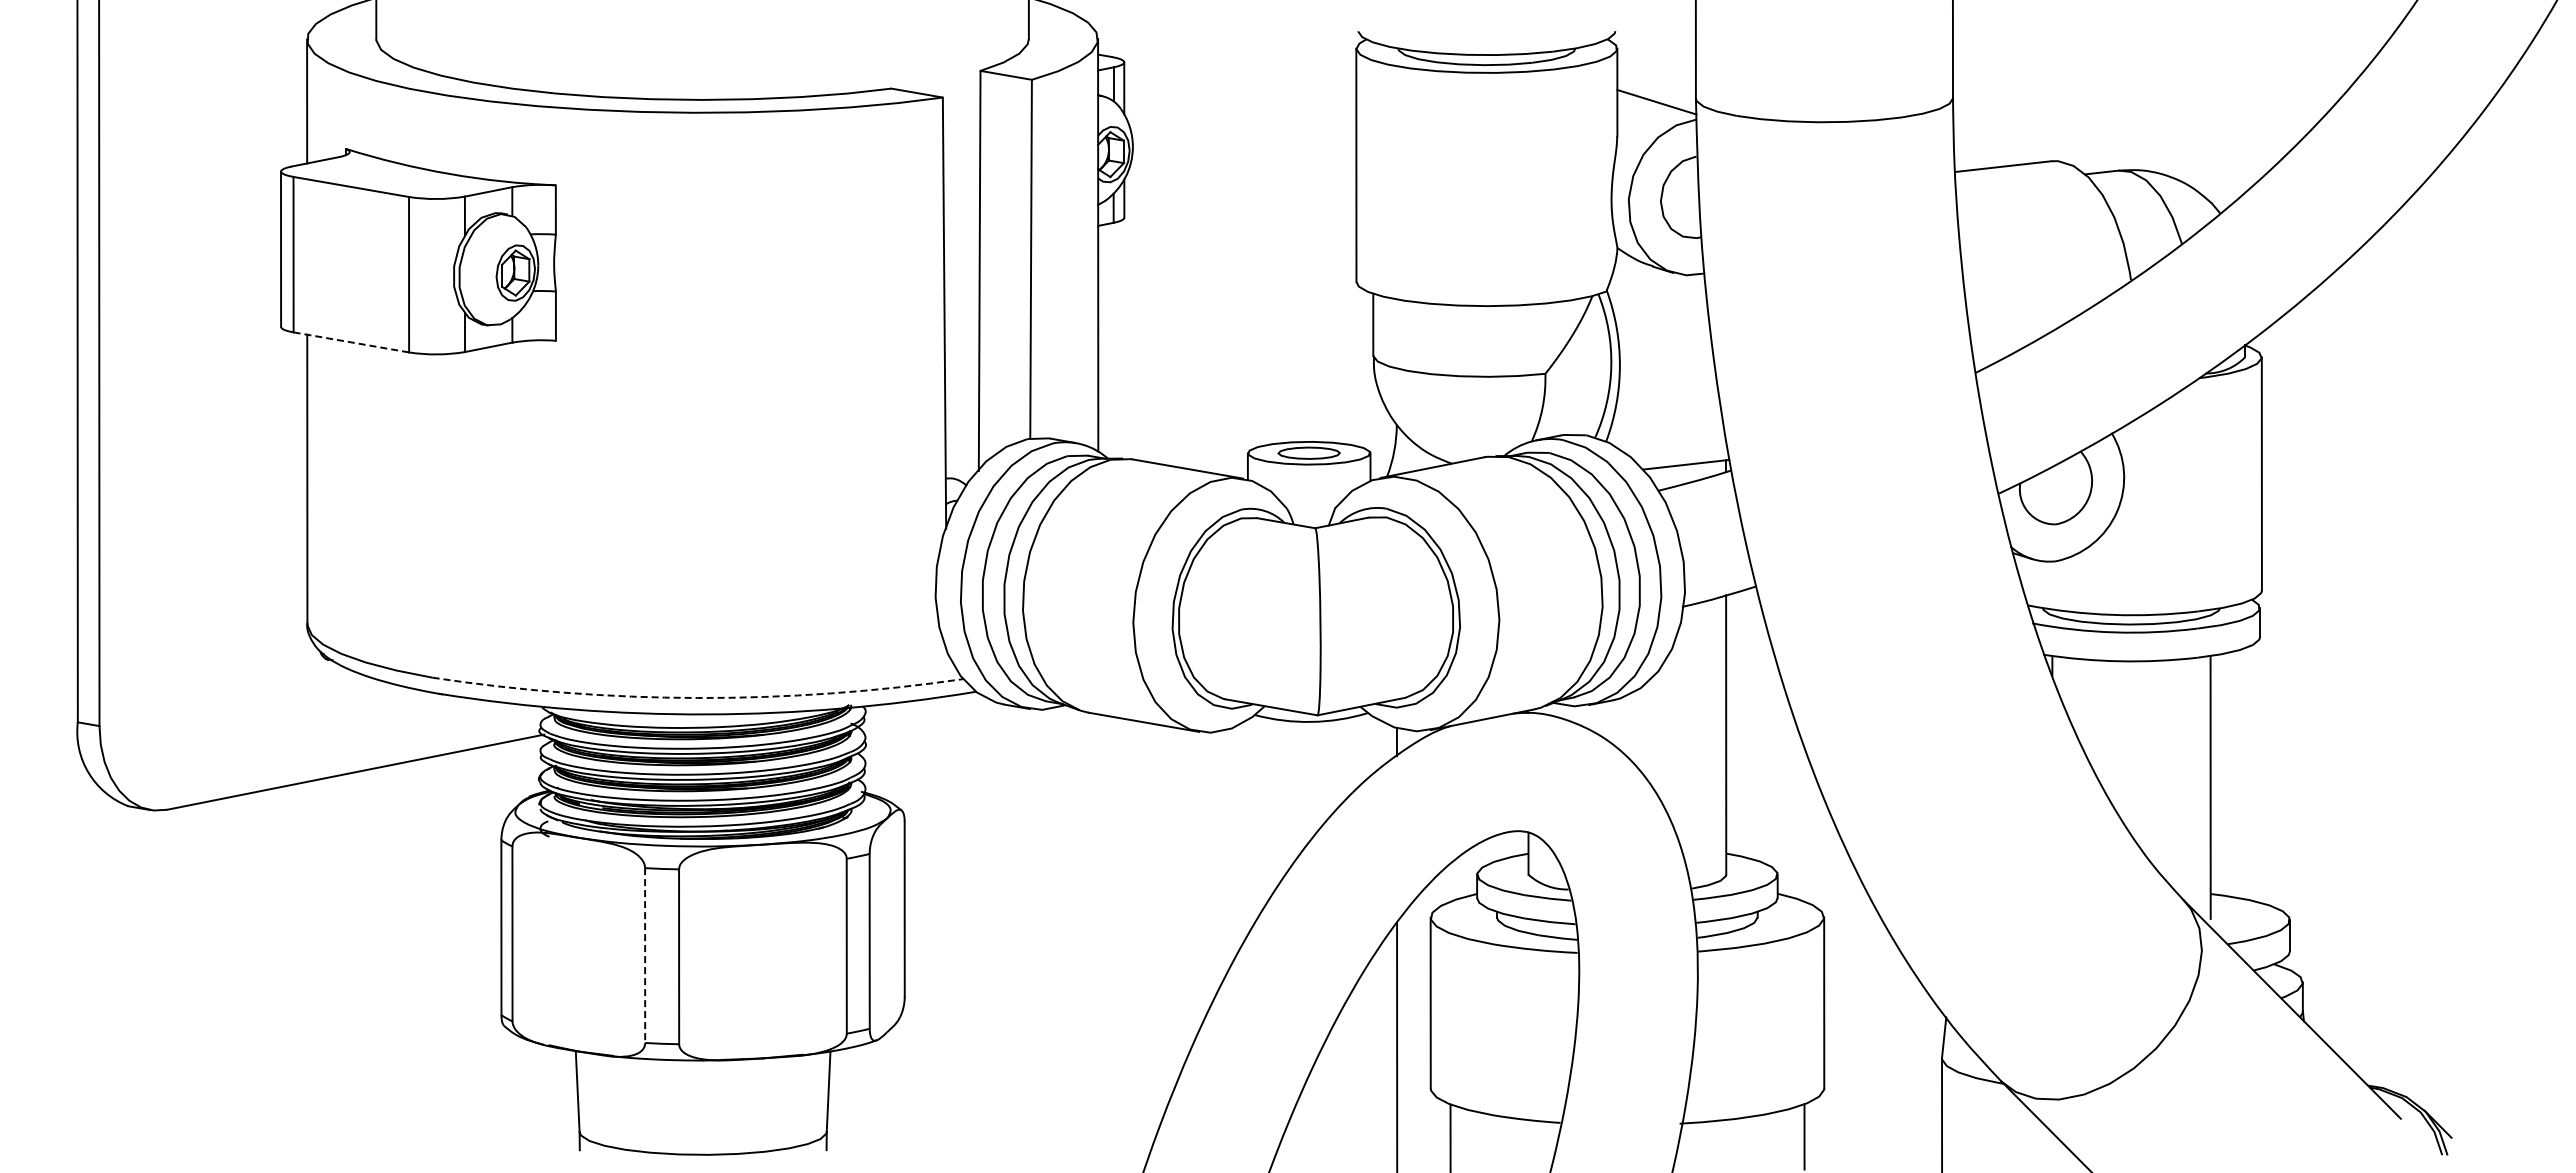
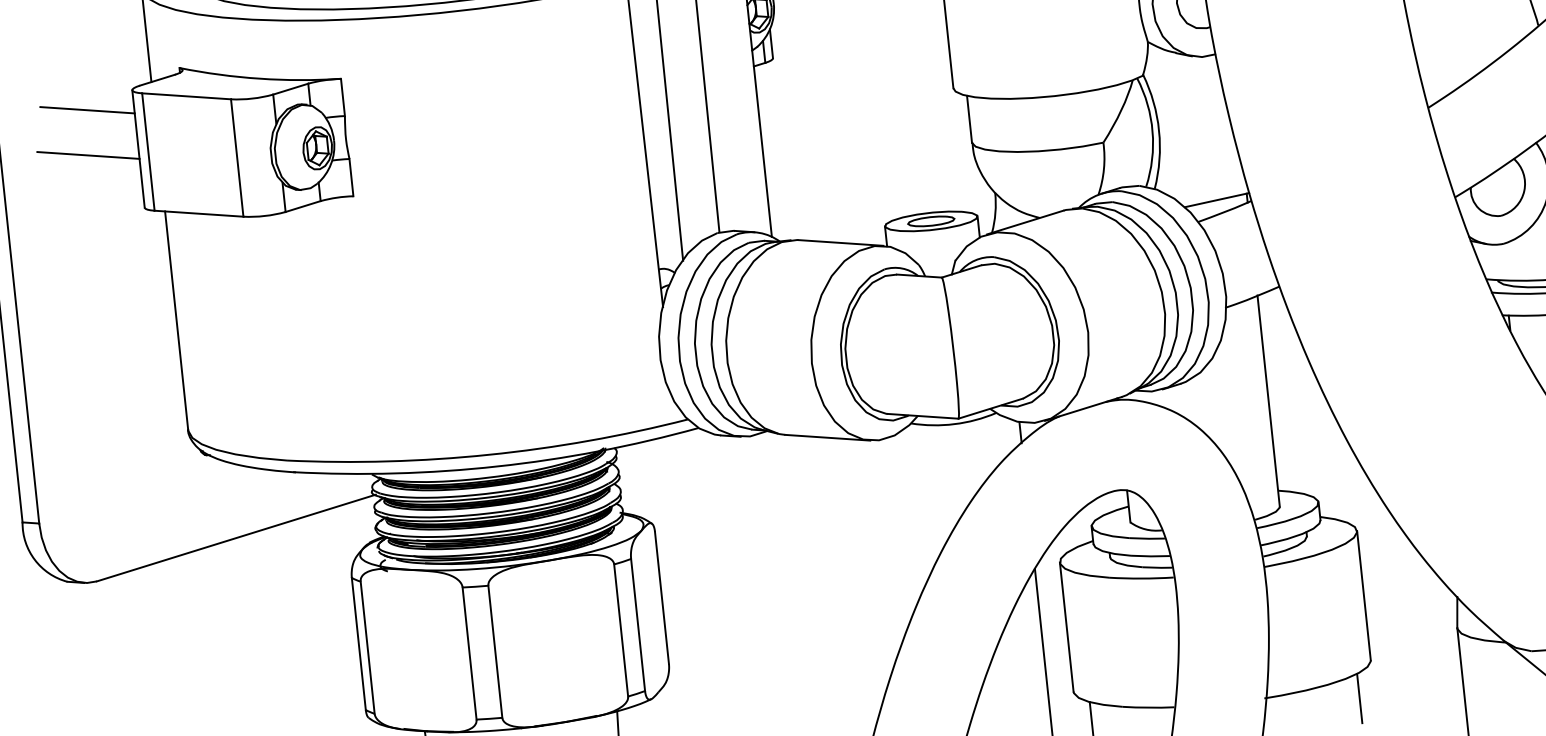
line: (219, 191) -> (87, 110), added
line: (214, 250) -> (88, 155), added
line: (351, 342) -> (199, 213), dashed -> solid
arc: (697, 698) -> (488, 455), dashed -> solid
line: (645, 956) -> (469, 654), dashed -> solid

